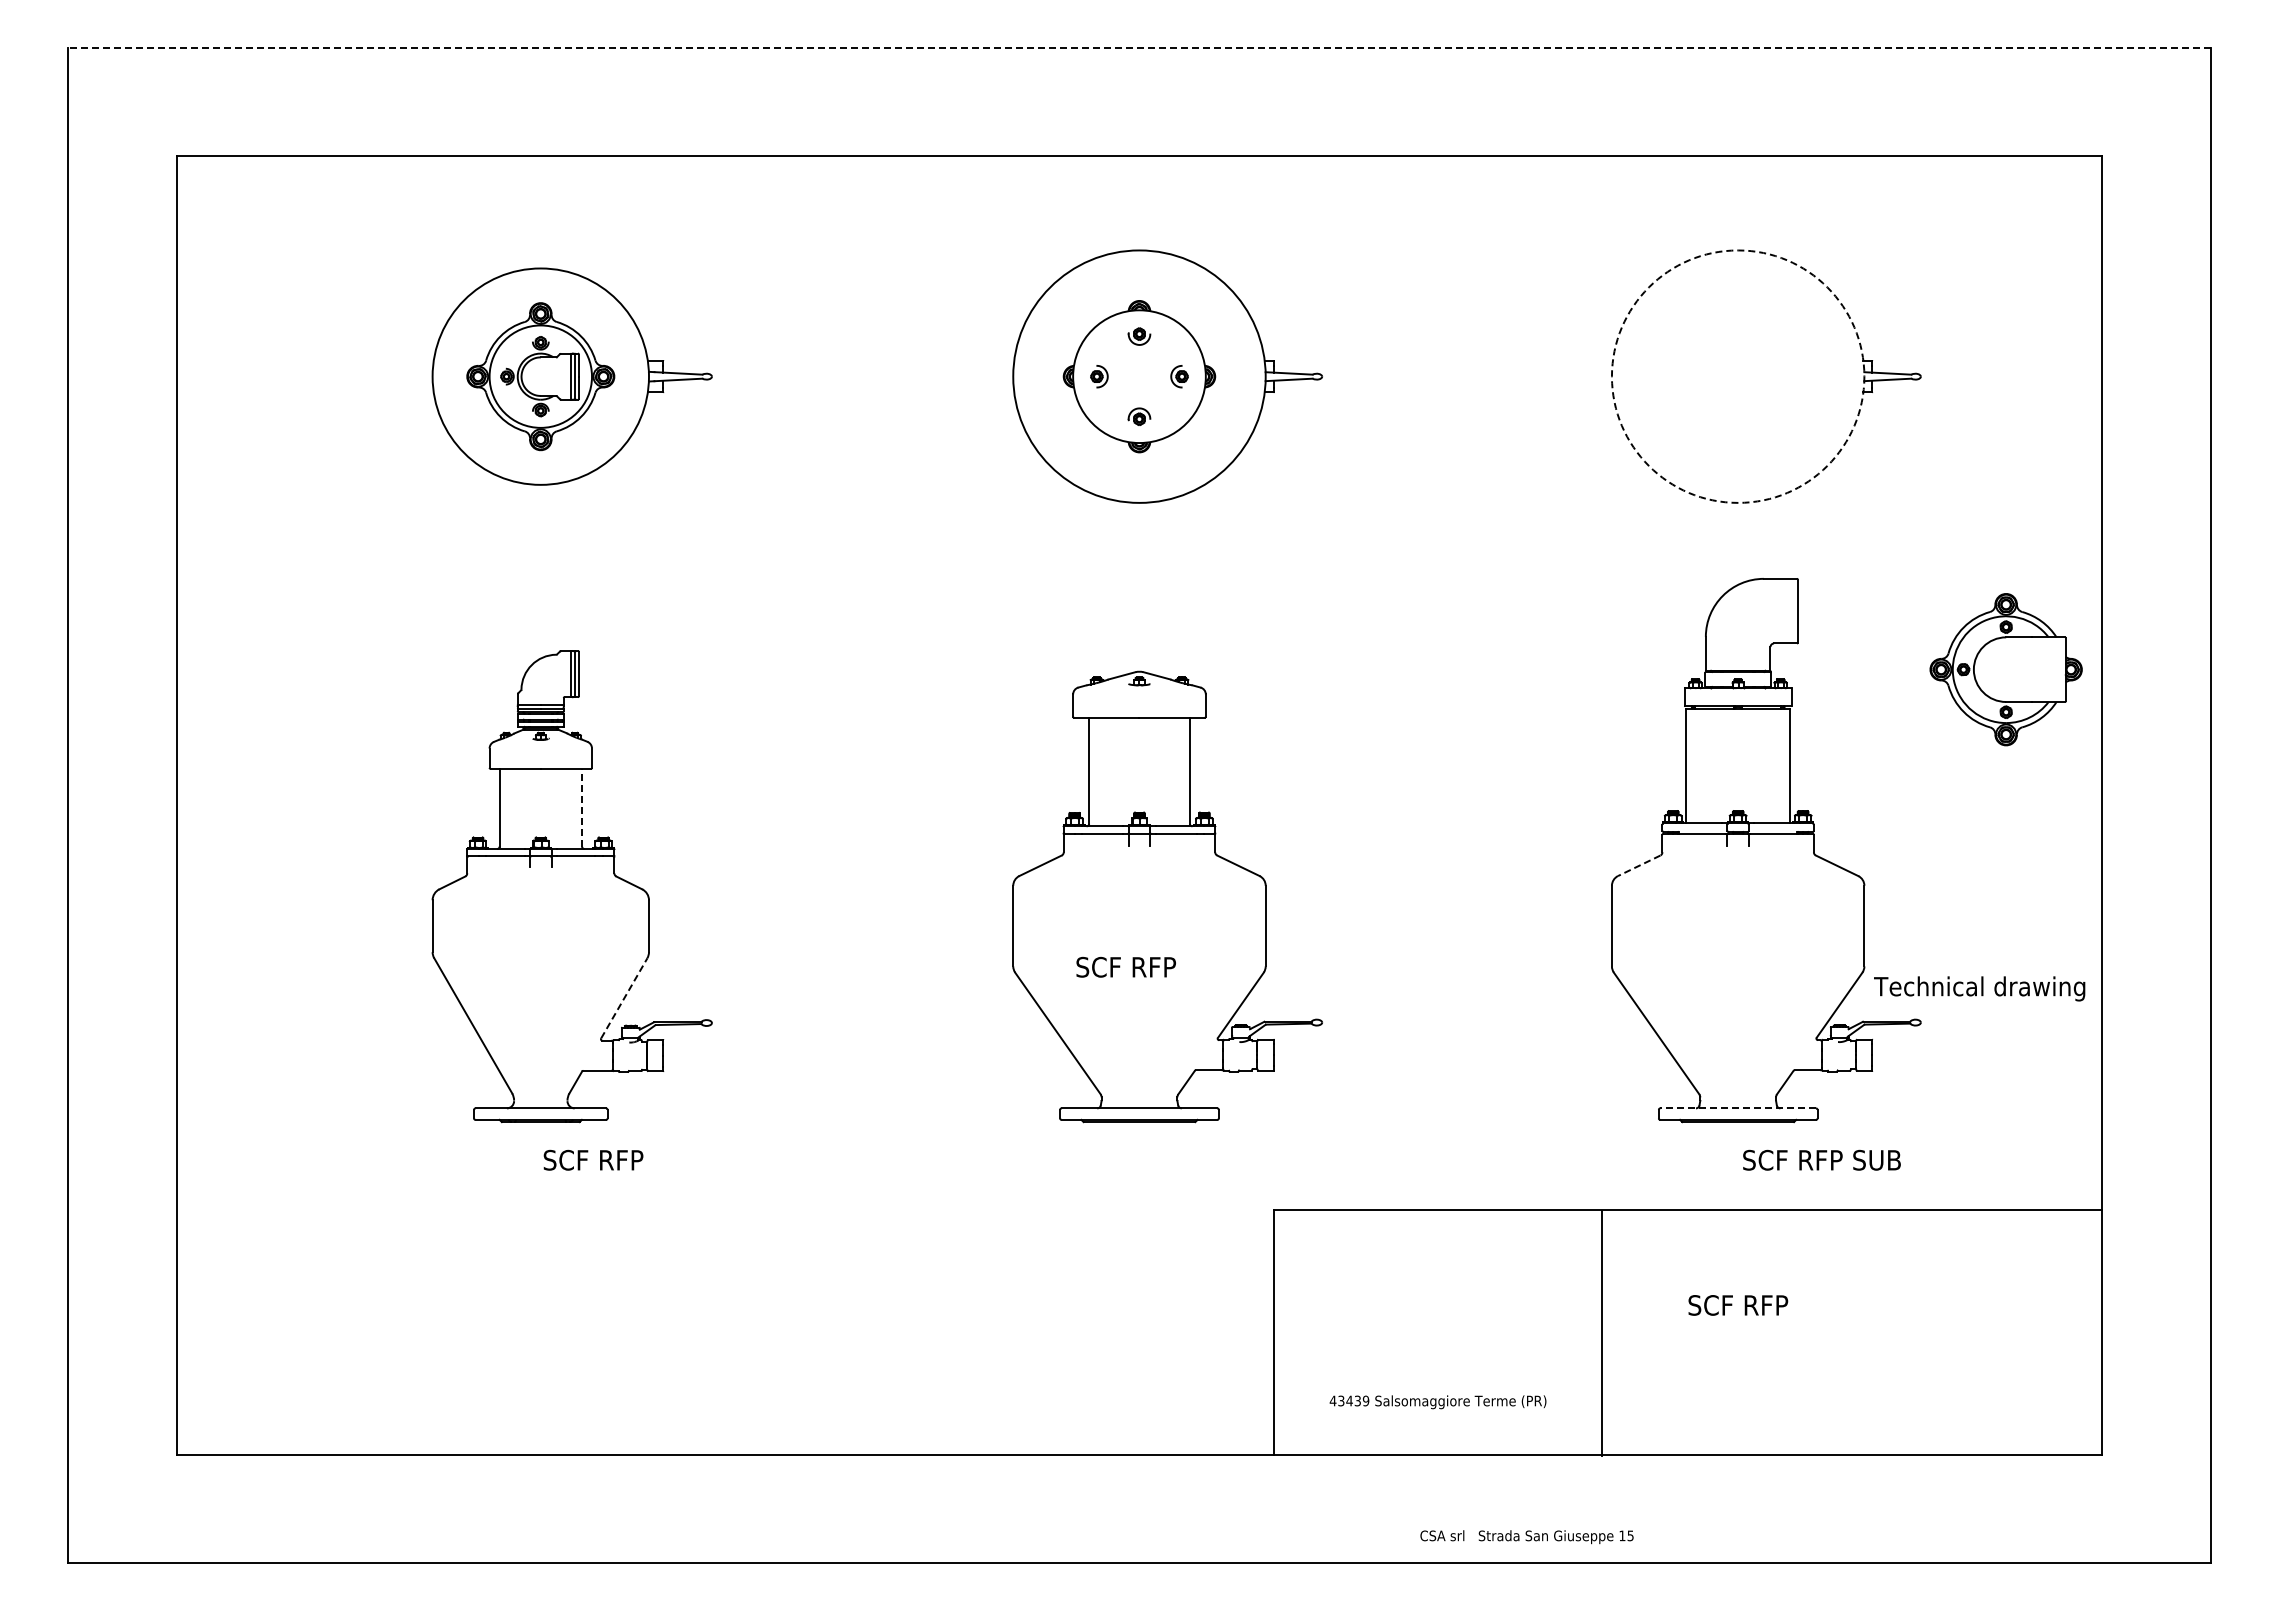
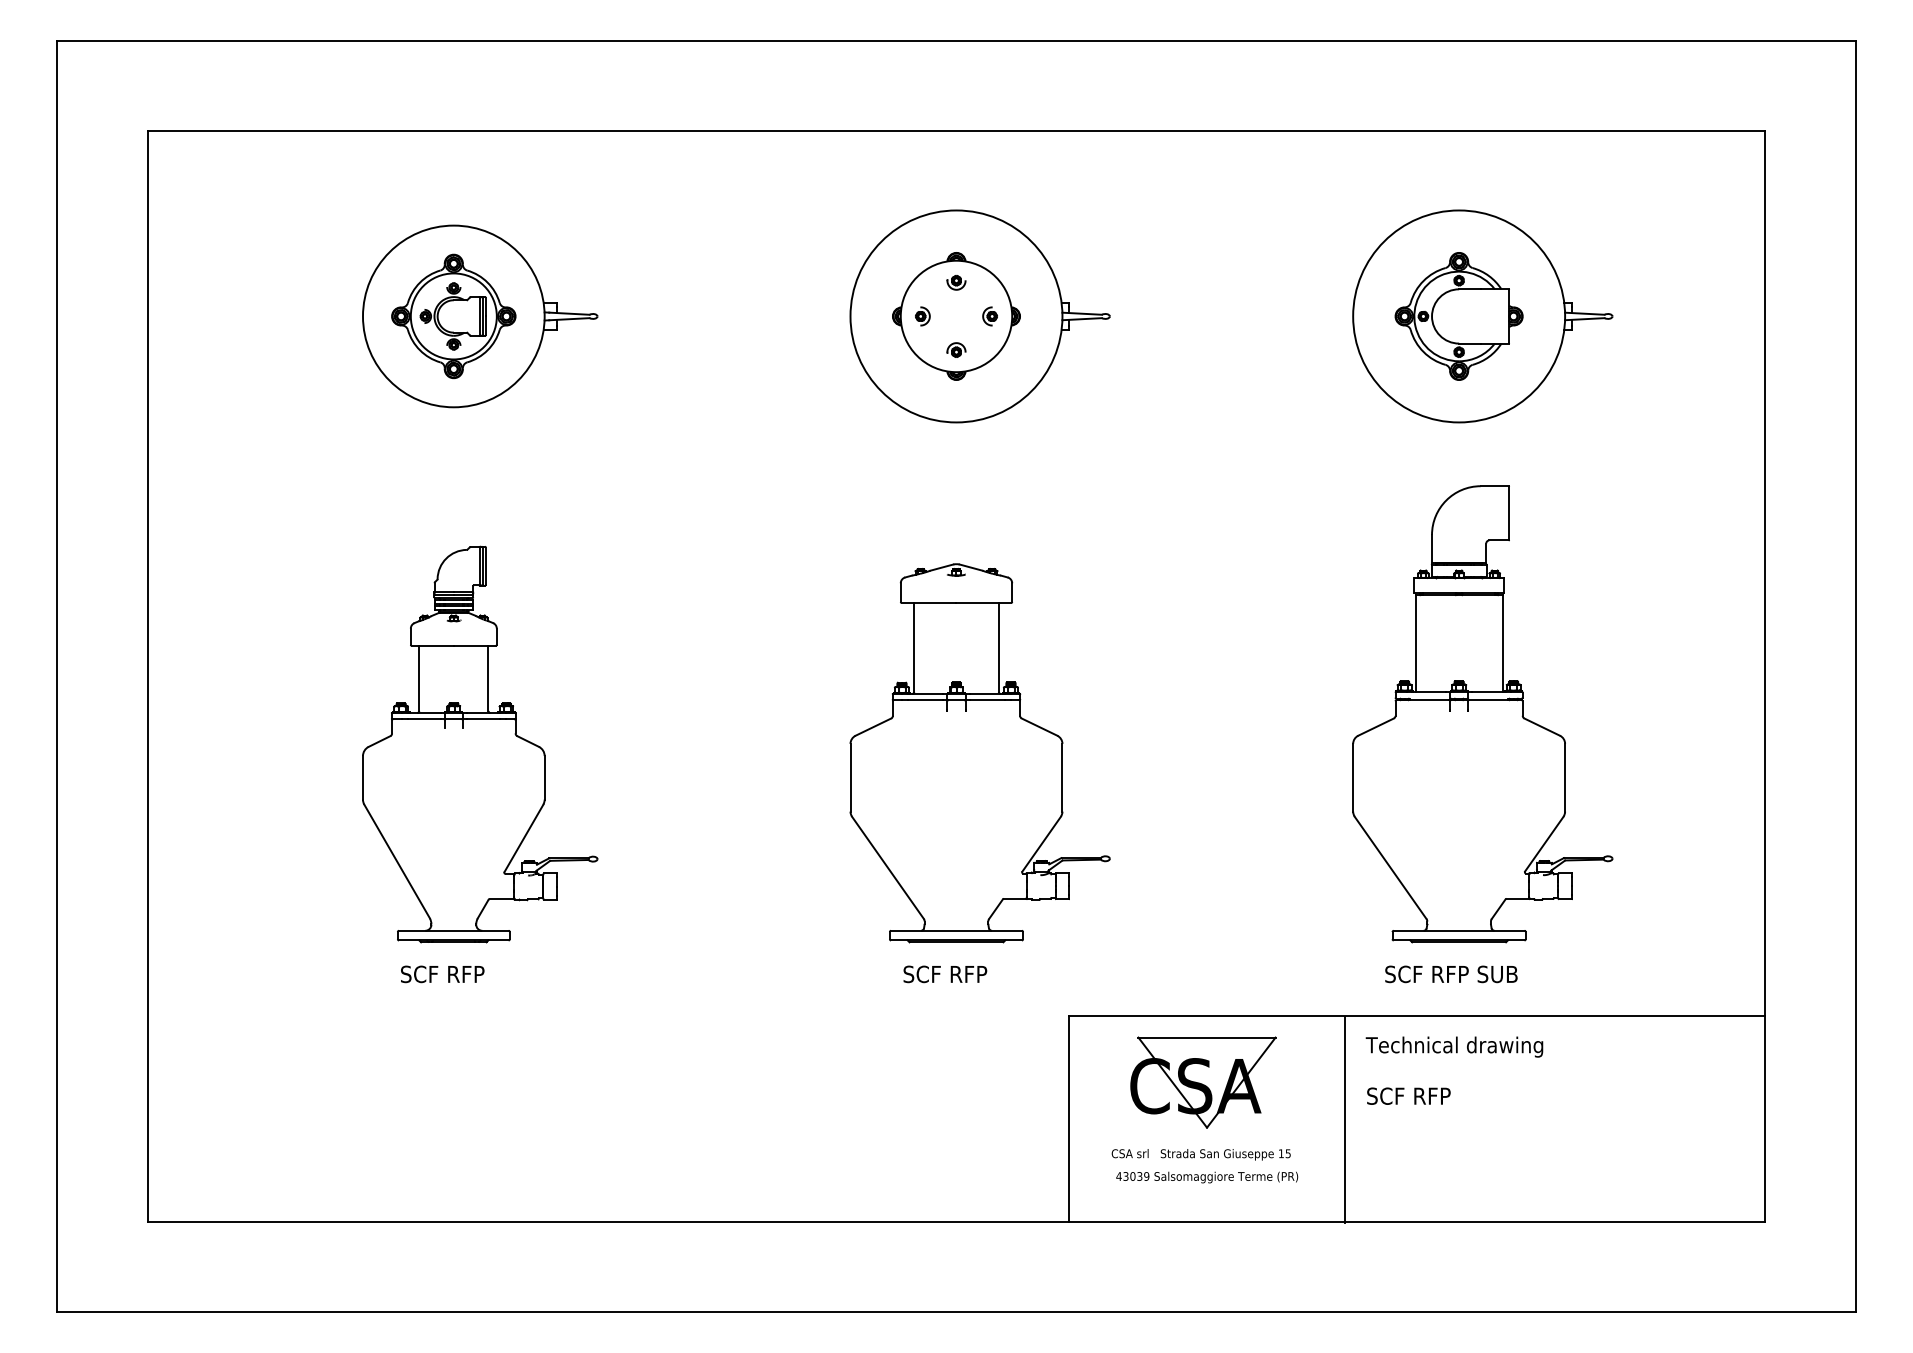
line: (1138, 48) -> (955, 40), dashed -> solid
circle: (1737, 376) -> (1458, 316), dashed -> solid
part: (2005, 669) -> (1458, 316), moved
line: (582, 807) -> (488, 678), dashed -> solid
line: (1639, 865) -> (1376, 726), dashed -> solid
text: (1125, 966) -> (944, 973), moved
text: (1979, 988) -> (1454, 1046), moved
line: (624, 997) -> (524, 837), dashed -> solid
line: (1738, 1108) -> (1459, 930), dashed -> solid
text: (593, 1159) -> (442, 973), moved
text: (1821, 1159) -> (1451, 973), moved
part: (1433, 1288) -> (1203, 1082), added
text: (1738, 1305) -> (1409, 1096), moved
text: (1349, 1400) -> (1132, 1176), 43439 -> 43039
text: (1526, 1537) -> (1200, 1155), moved

